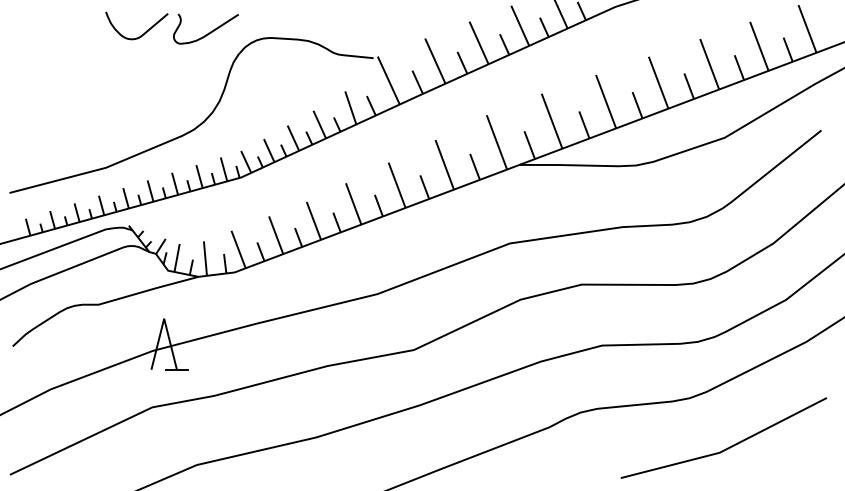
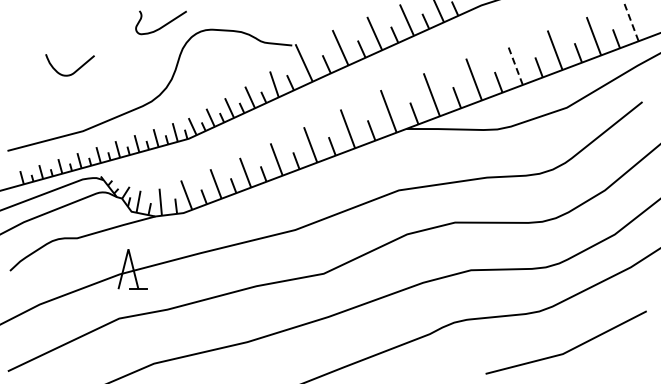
line: (807, 28) -> (631, 22), solid -> dashed
curve: (143, 32) -> (75, 70), moved
line: (659, 82) -> (515, 64), solid -> dashed

